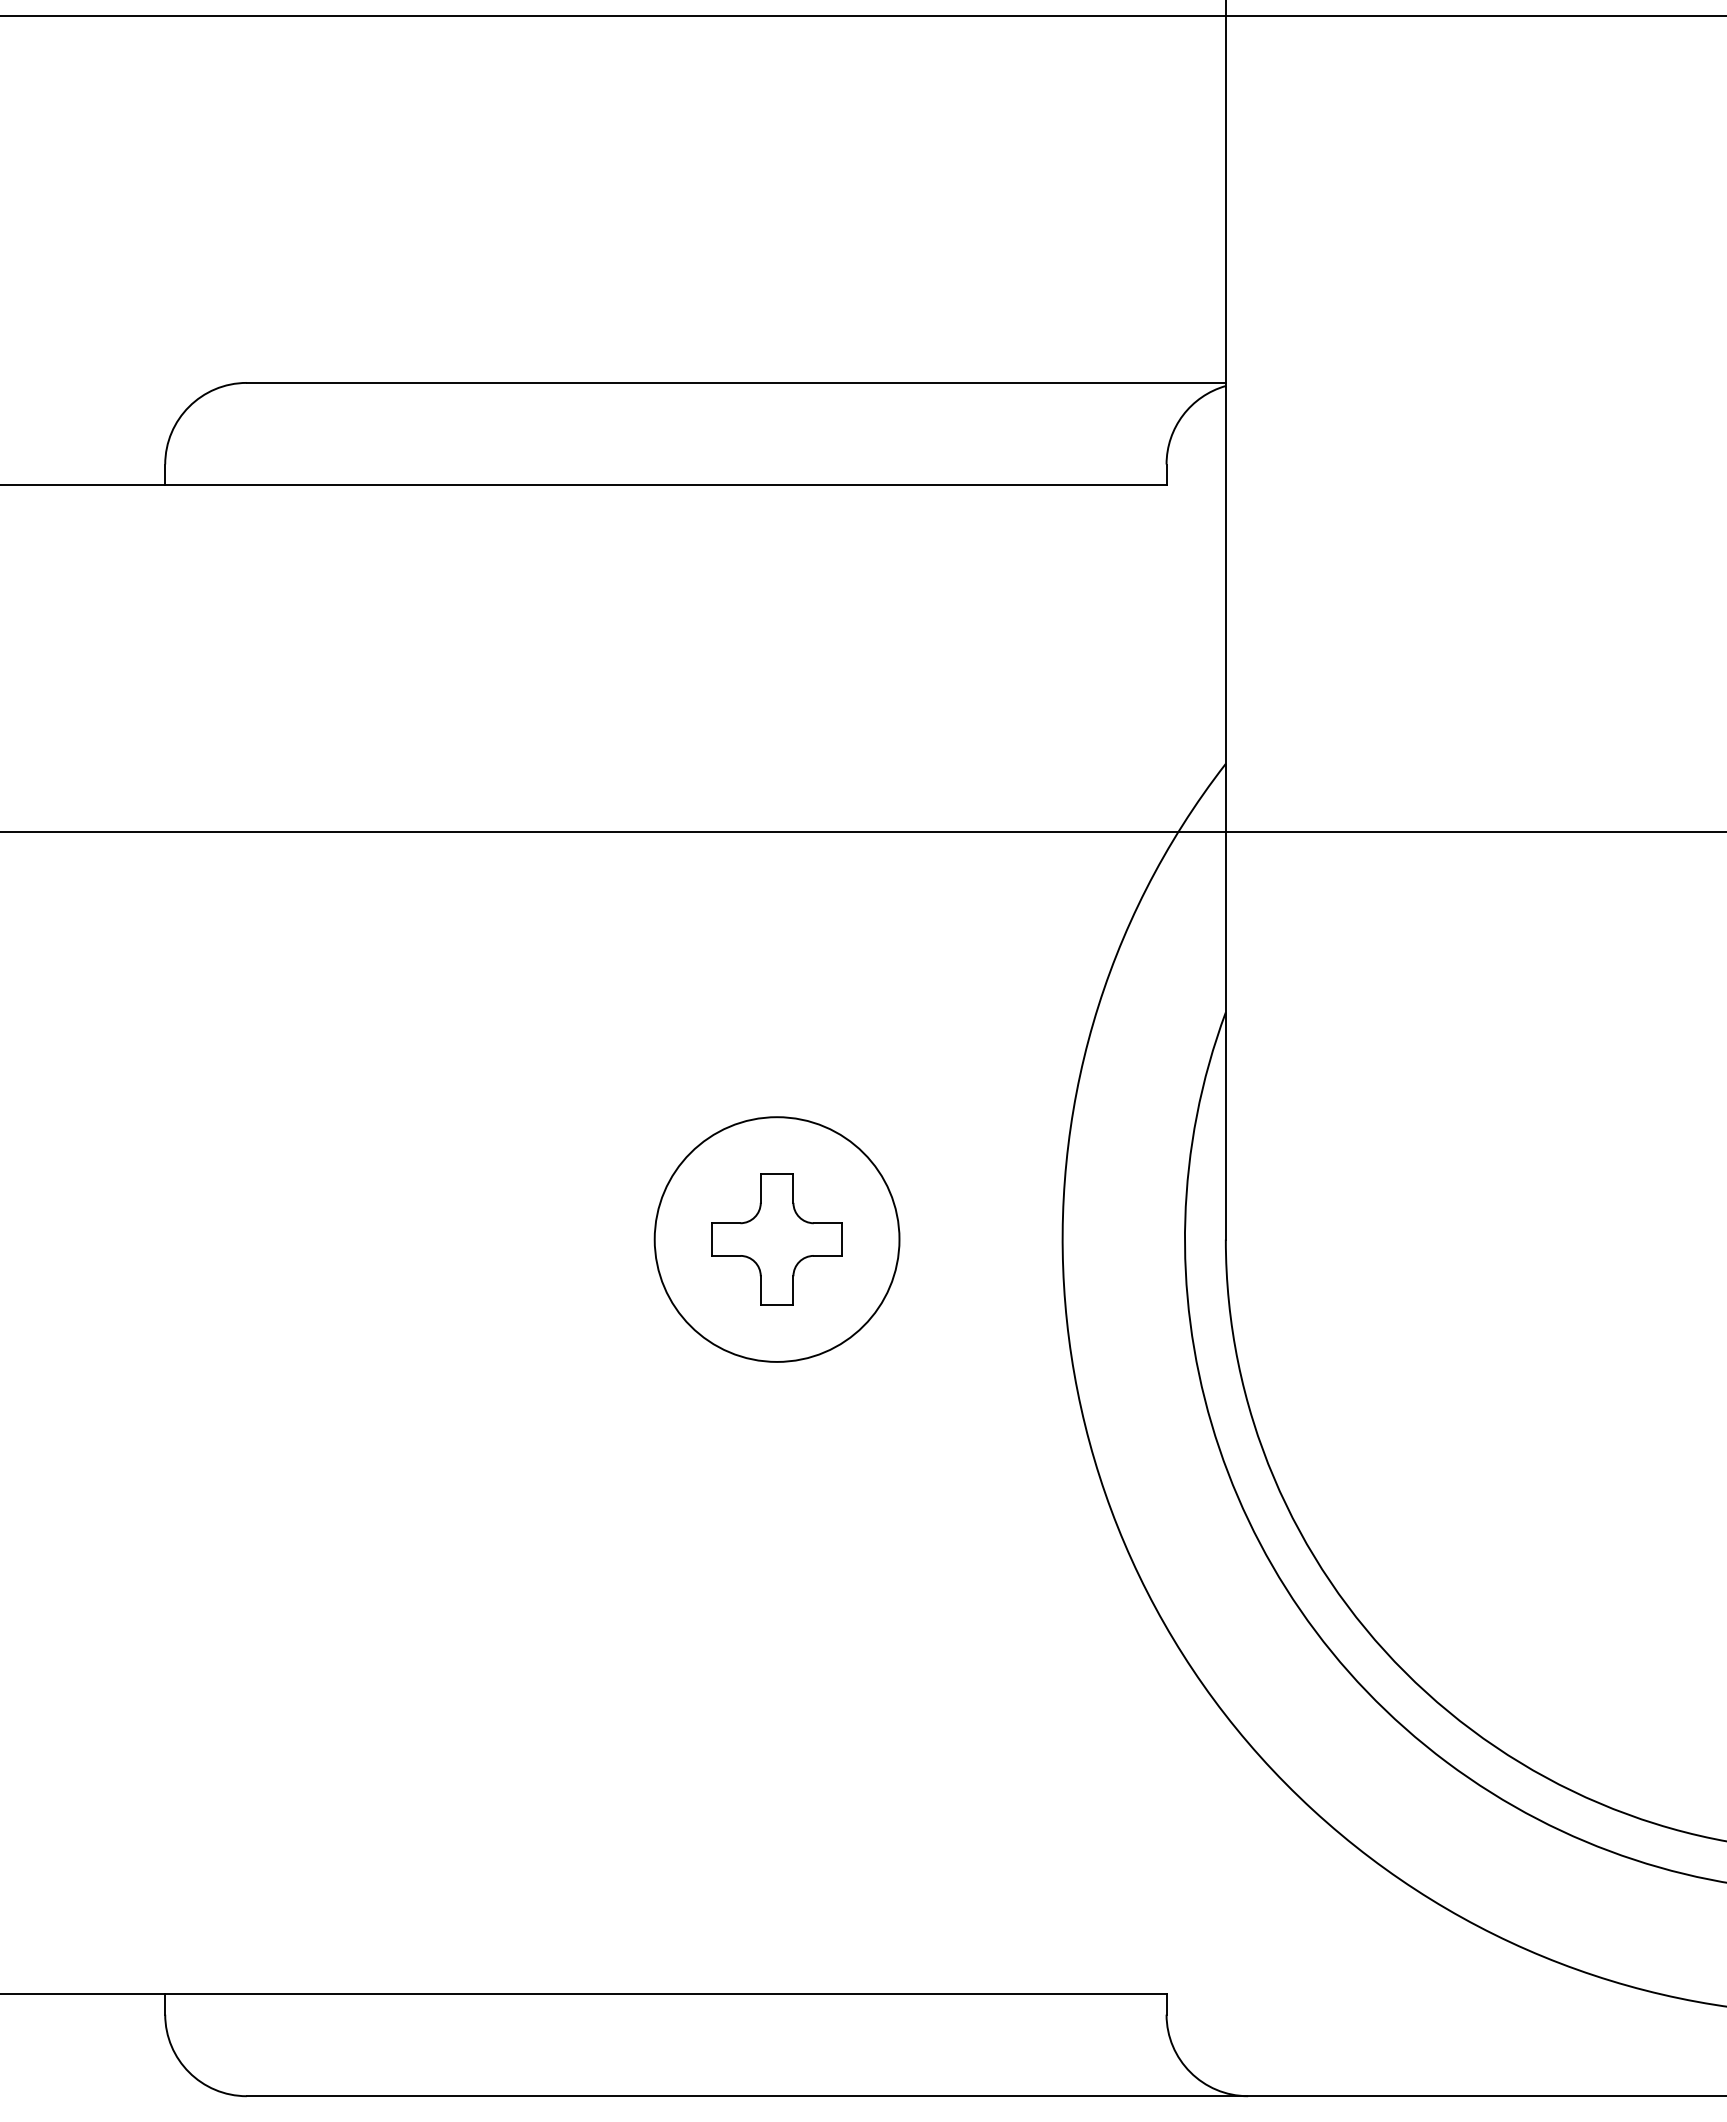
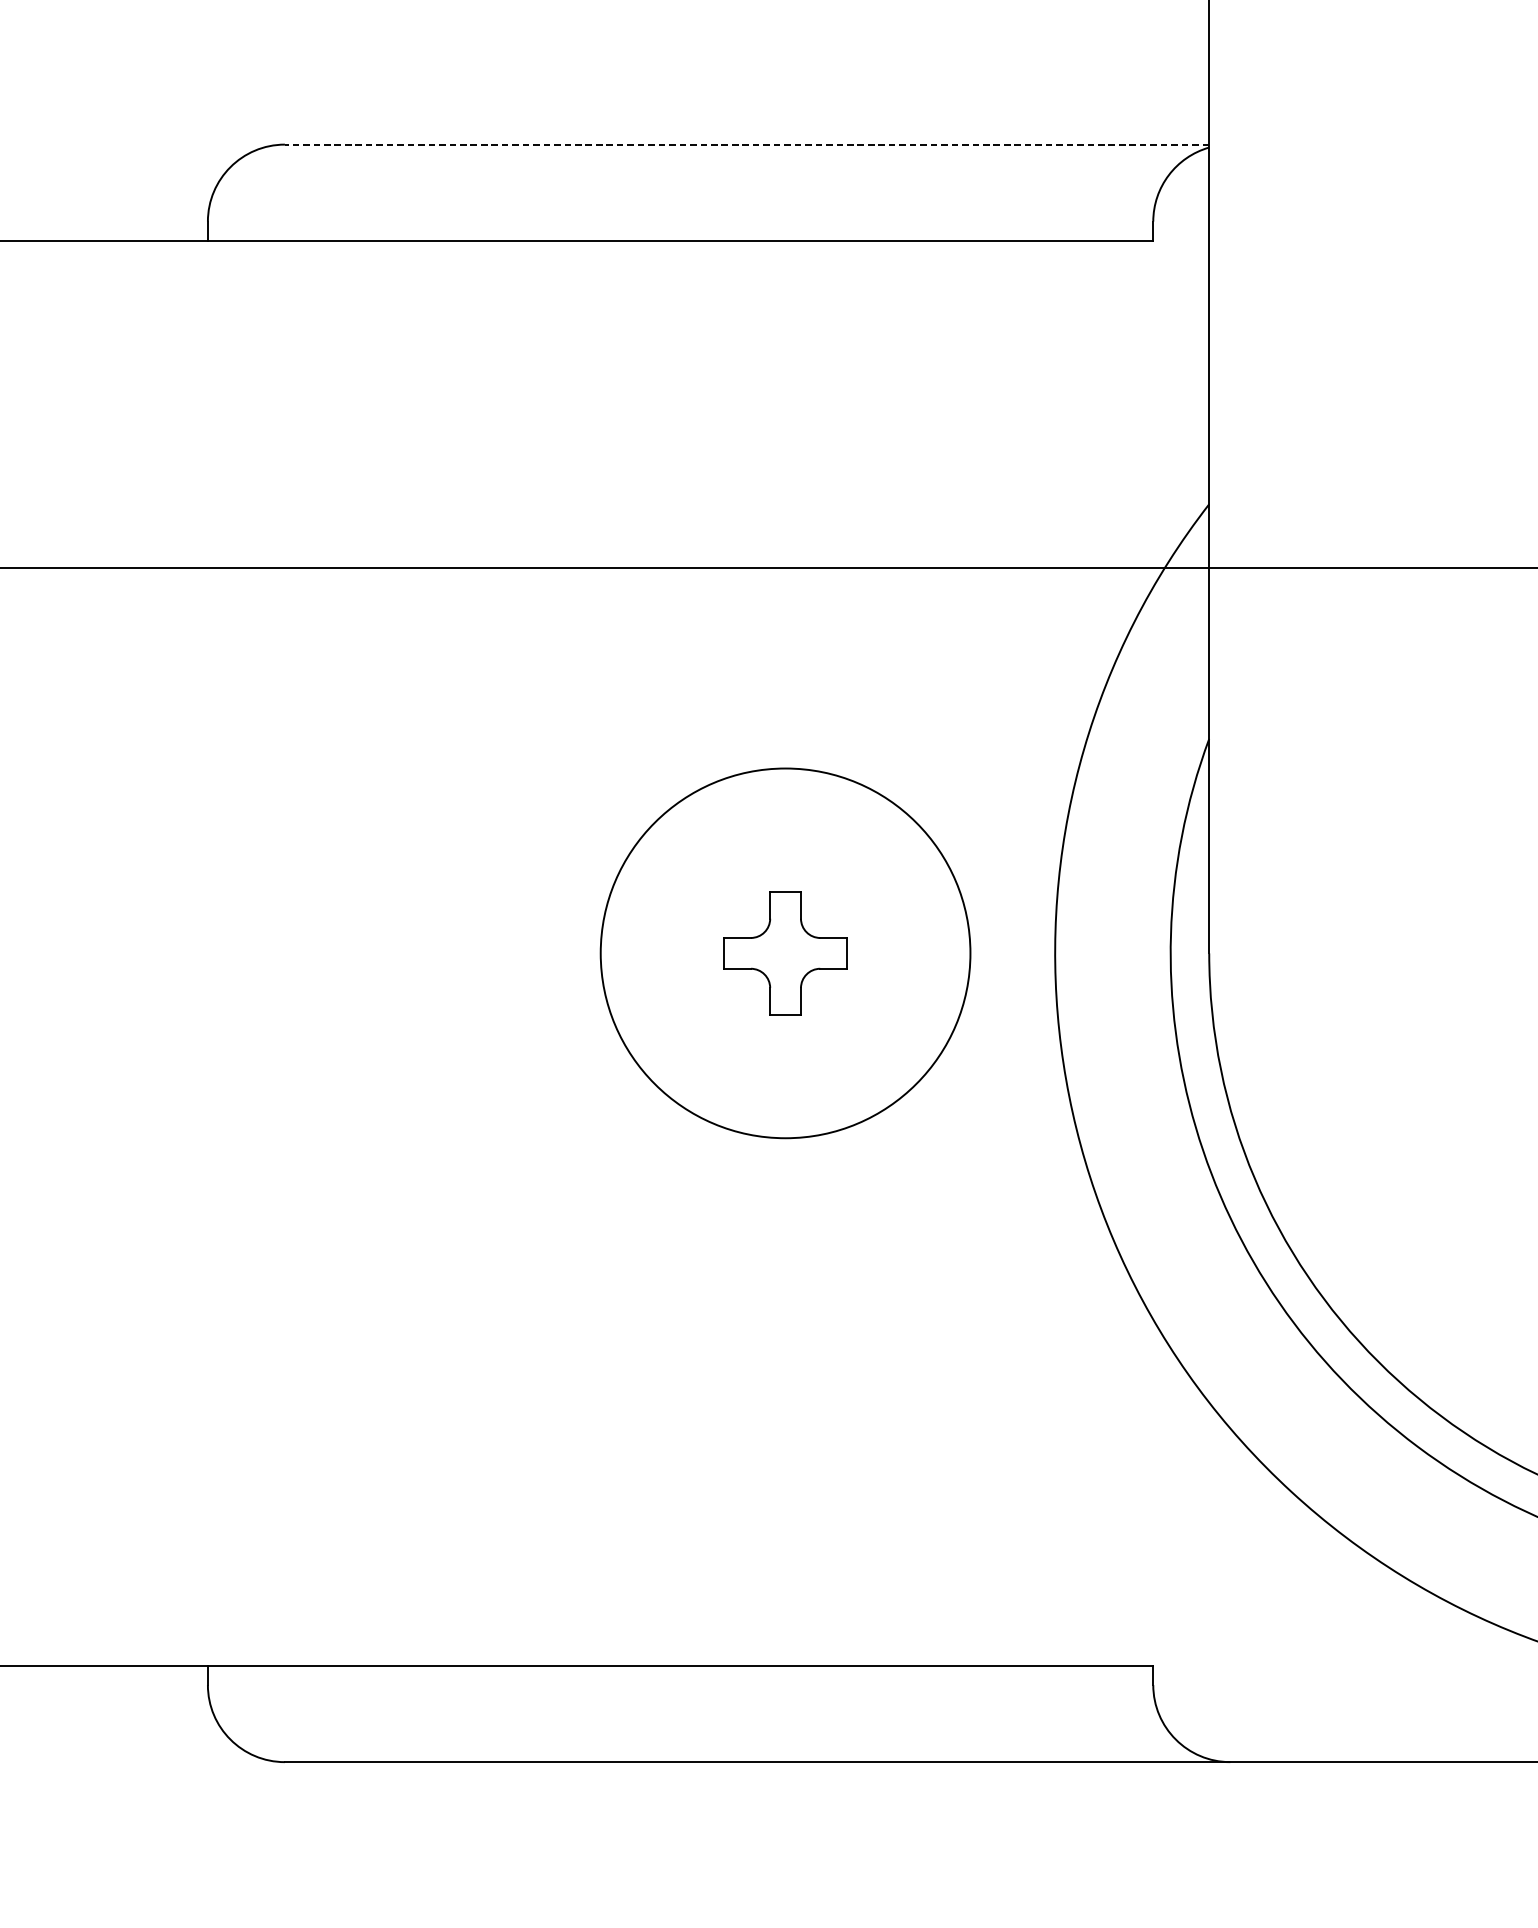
line: (736, 382) -> (747, 144), solid -> dashed
circle: (776, 1239) -> (785, 953), size x1.6

